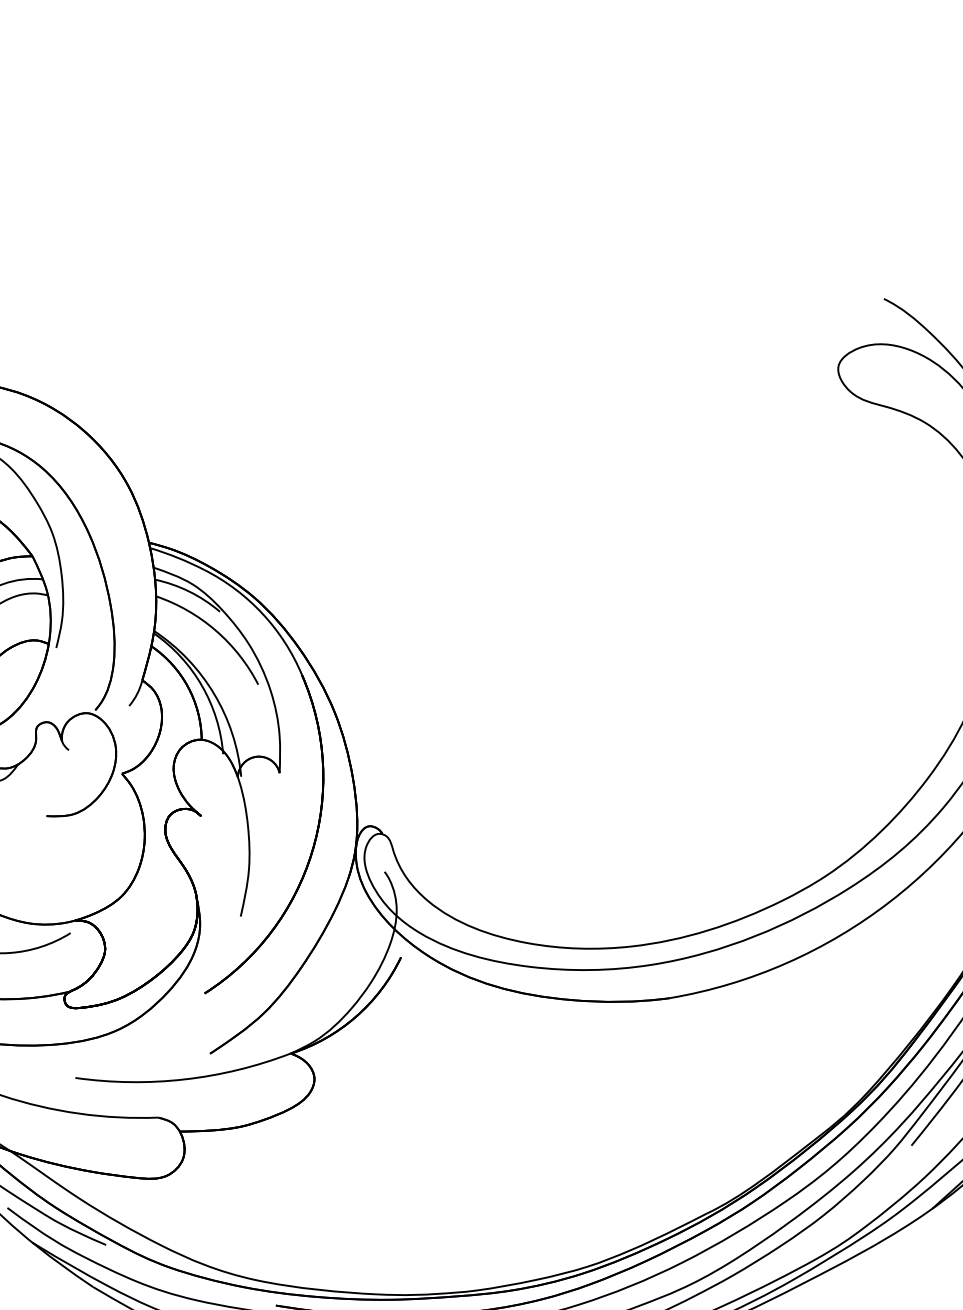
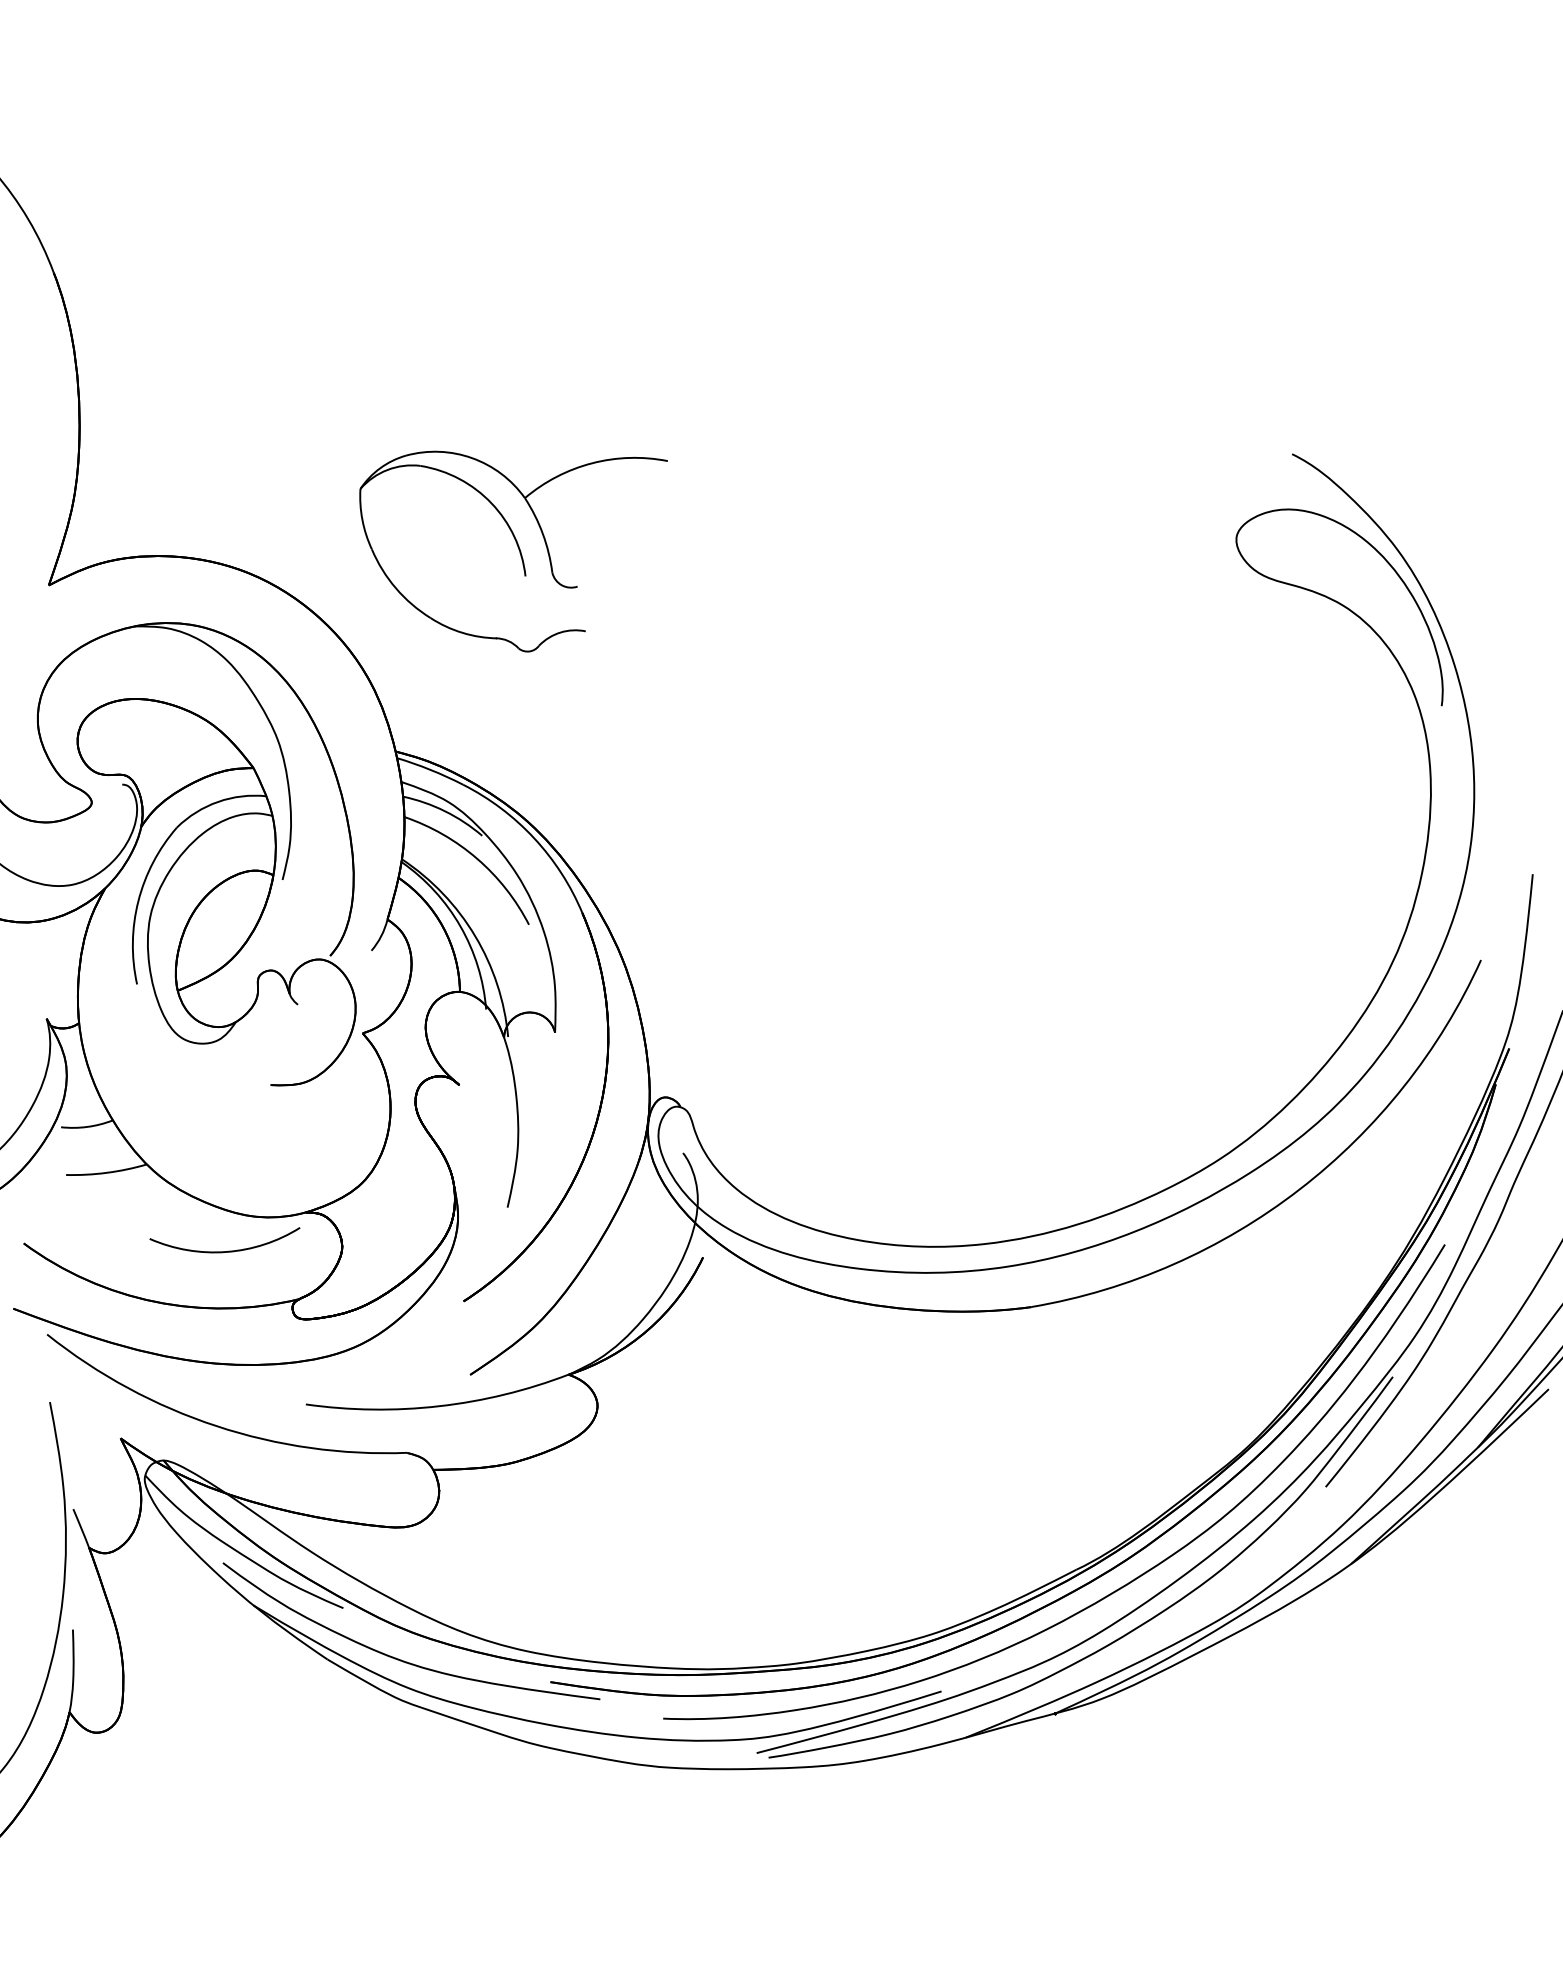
part: (245, 378) -> (513, 551), added

